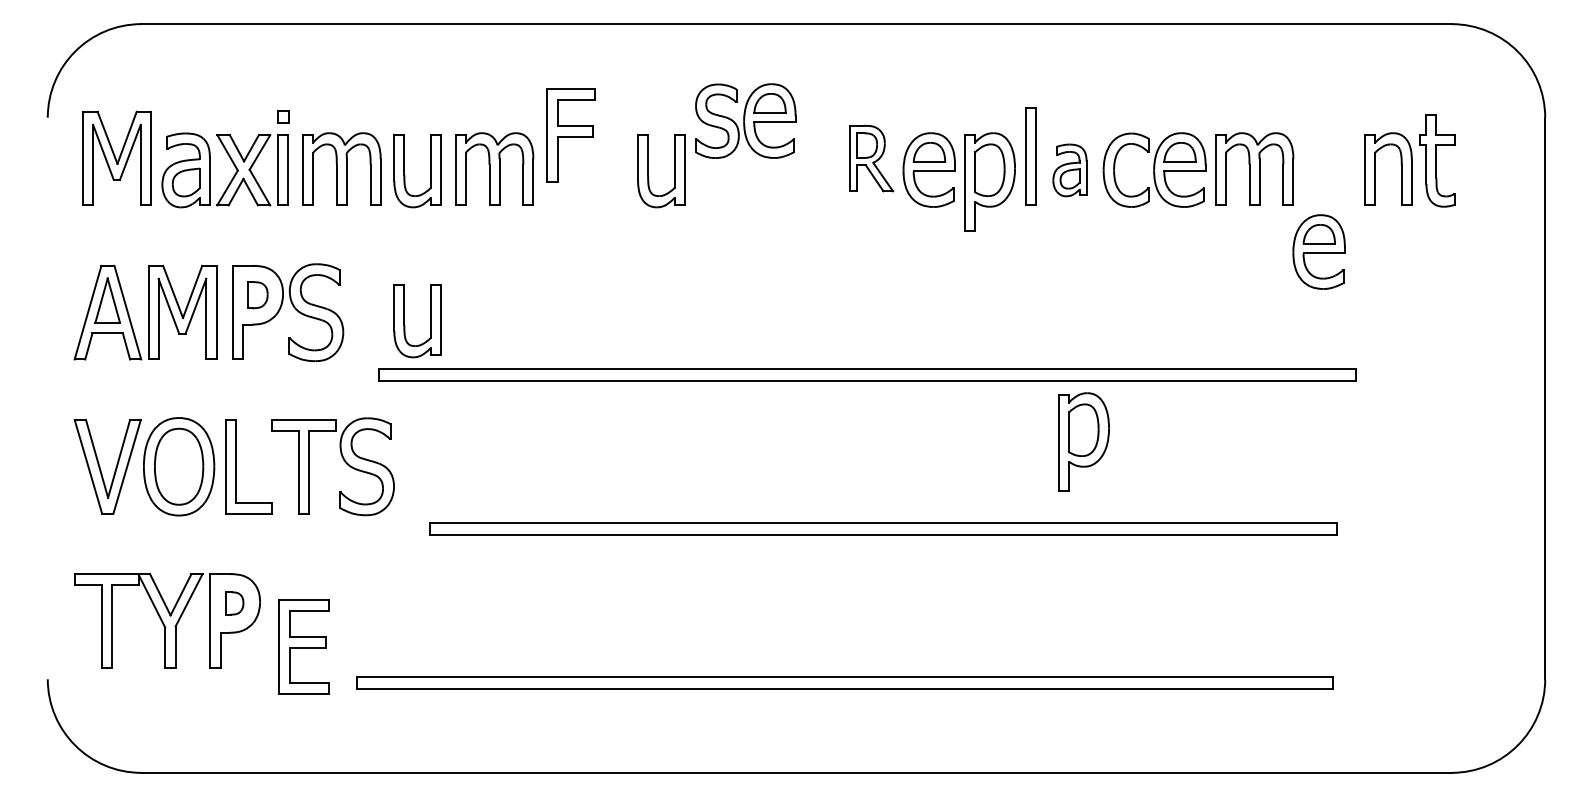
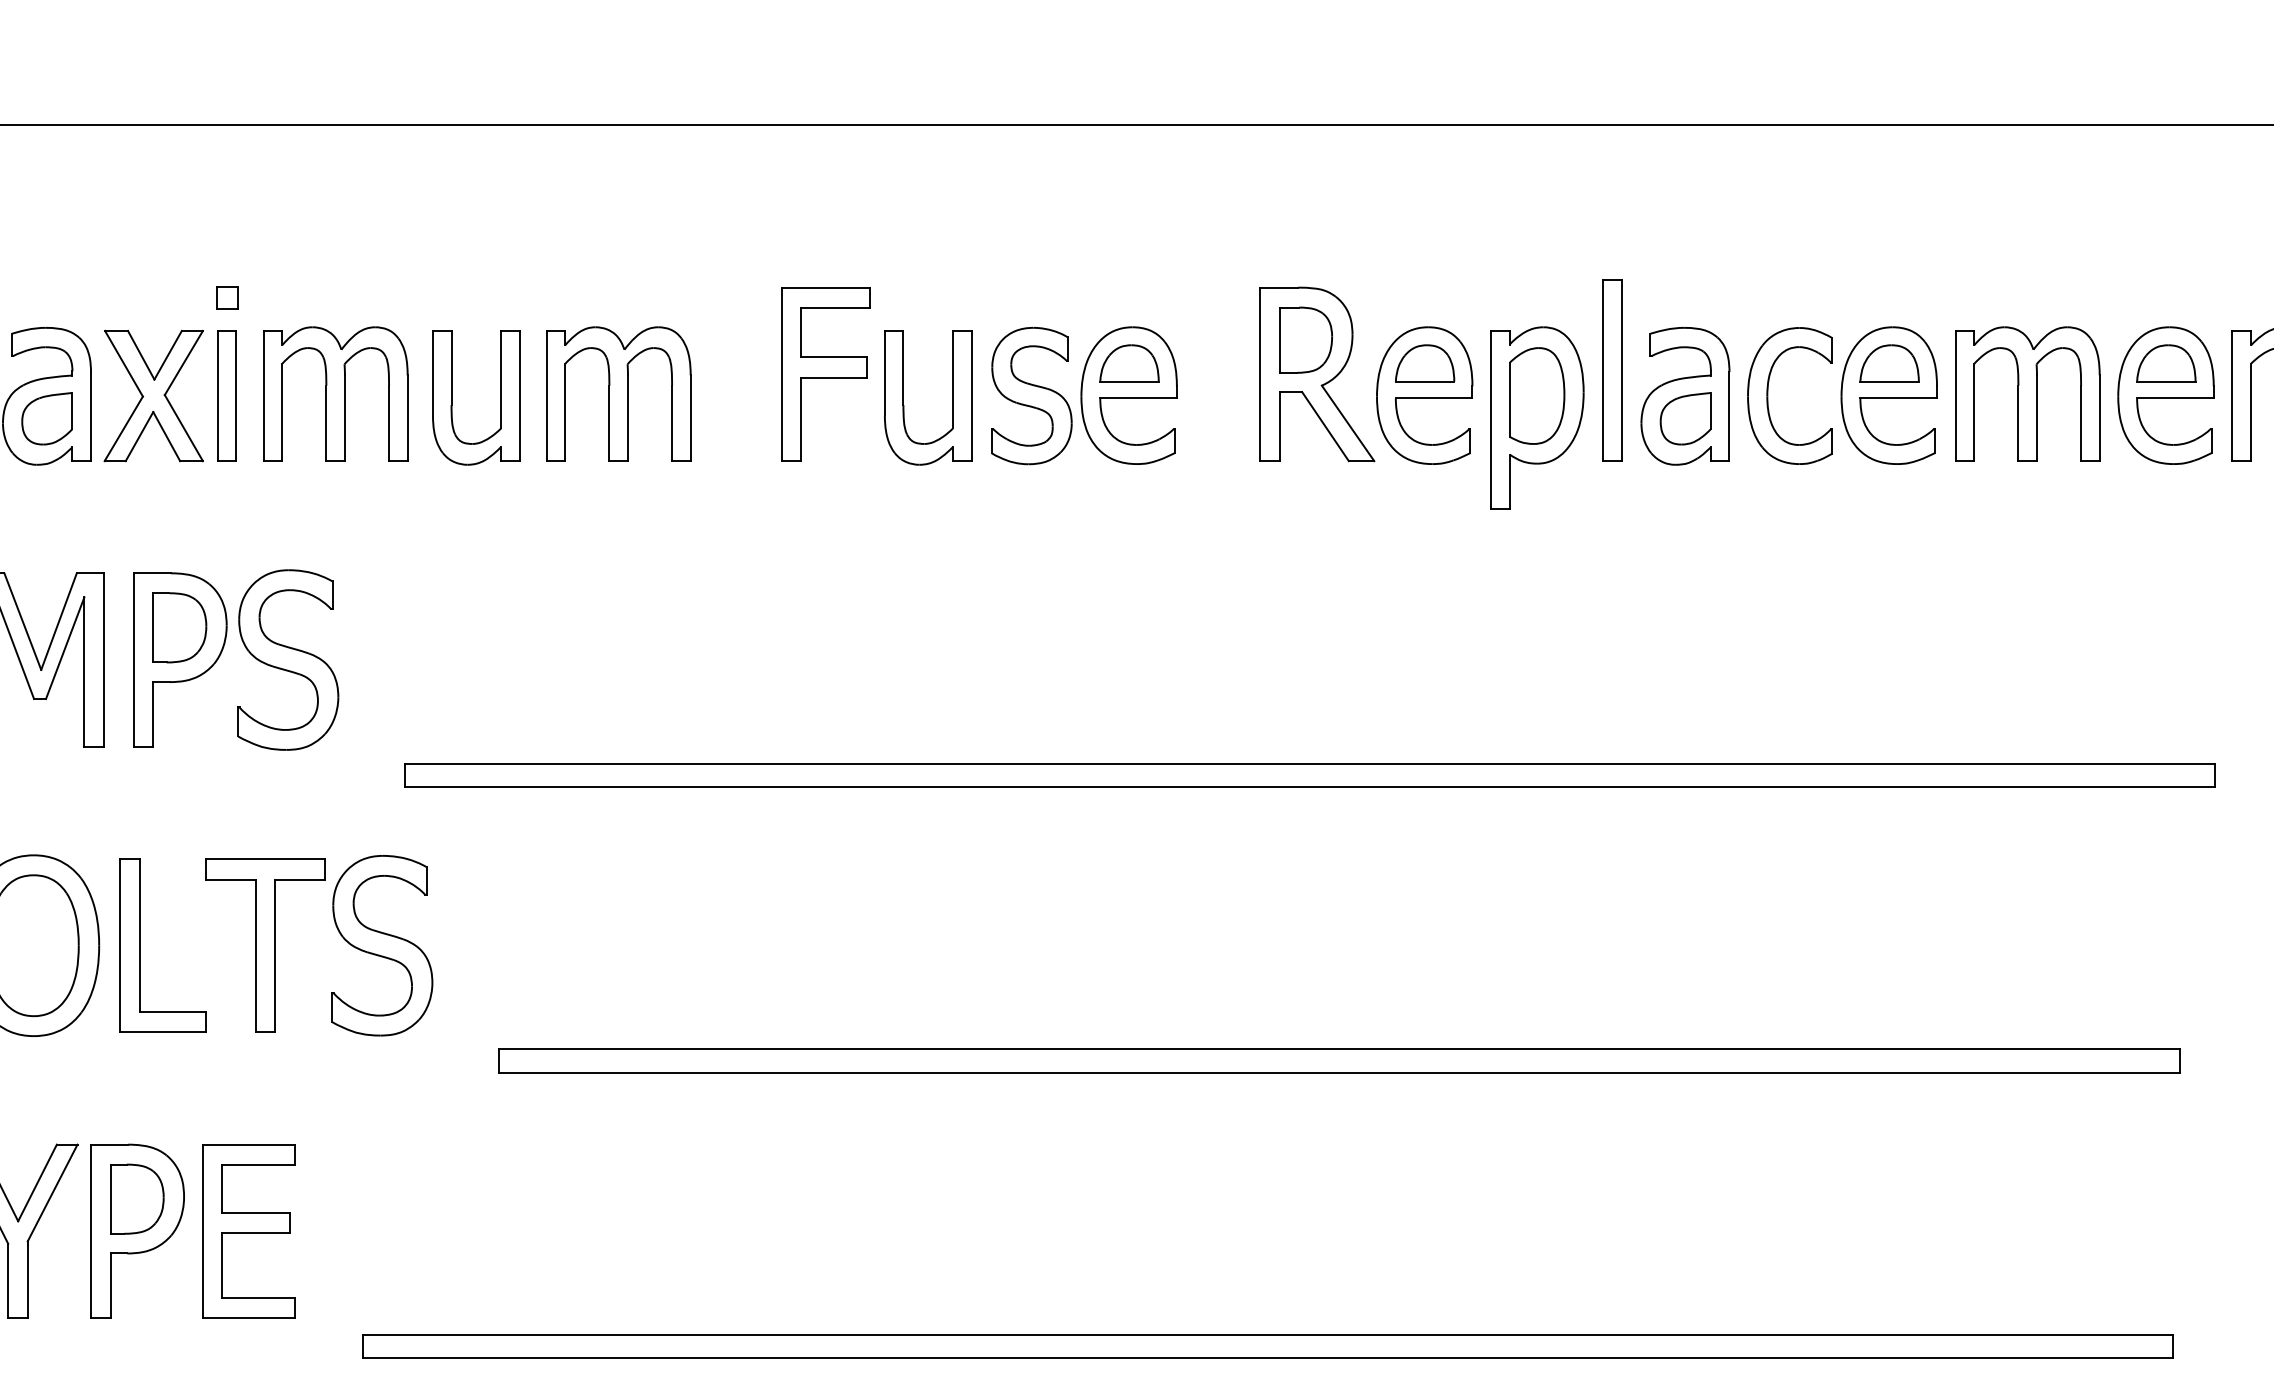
part: (745, 120) -> (1083, 394), moved
part: (570, 135) -> (824, 374), moved
part: (871, 158) -> (1317, 374), size x1.43
part: (1069, 170) -> (1684, 396), size x1.43
part: (1318, 251) -> (2164, 394), moved
part: (257, 294) -> (179, 626), size x1.43
part: (405, 325) -> (453, 683), removed
part: (1083, 441) -> (1710, 898), removed
part: (234, 603) -> (136, 1199), size x1.67
part: (303, 646) -> (247, 1230), moved

